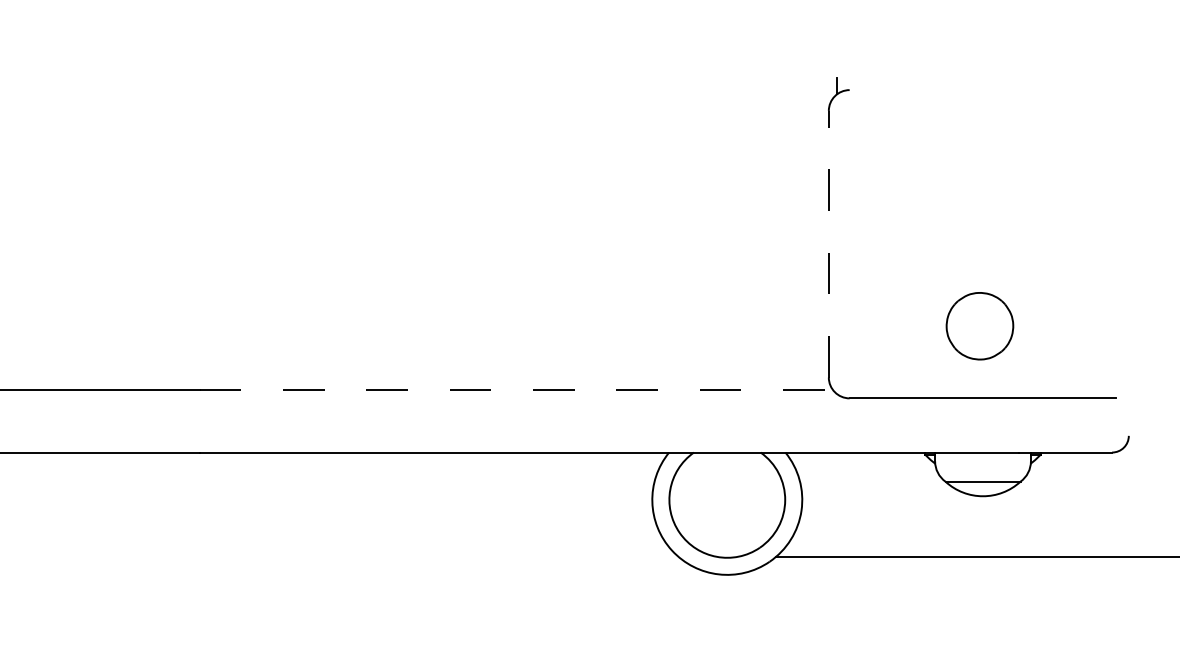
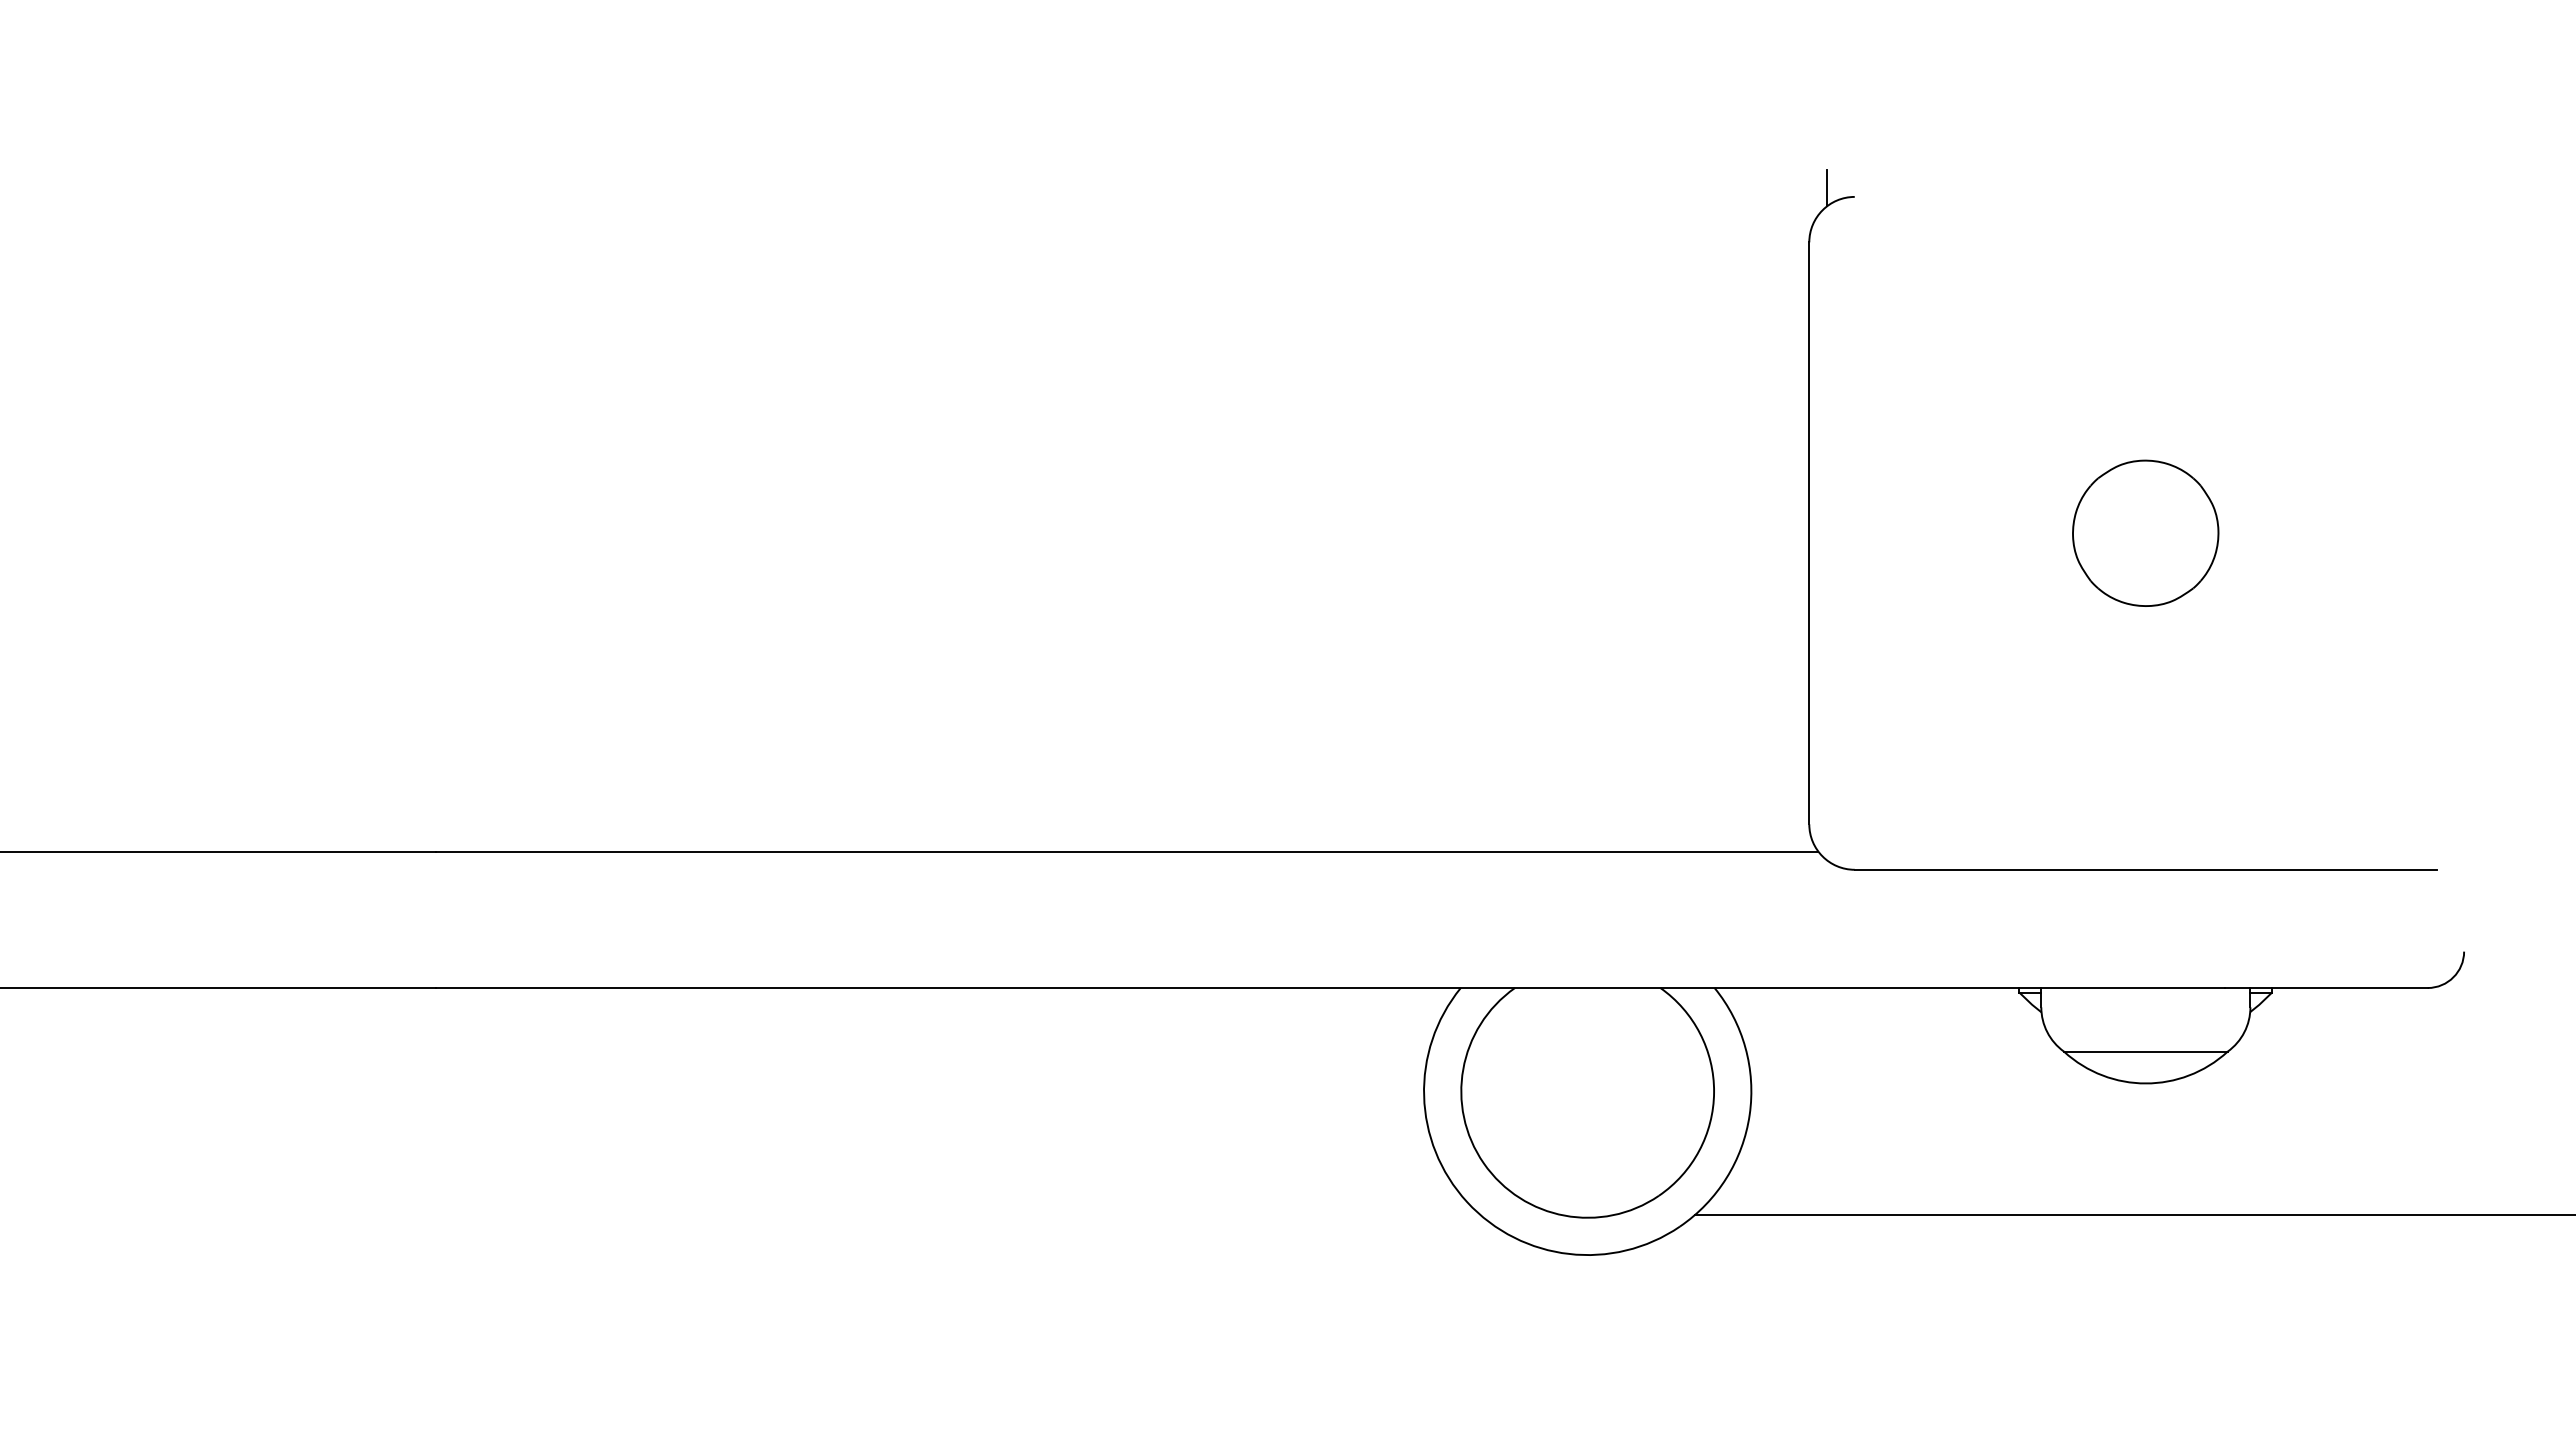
line: (828, 243) -> (1808, 531), dashed -> solid
part: (979, 326) -> (2144, 533), moved
line: (516, 390) -> (1127, 852), dashed -> solid

